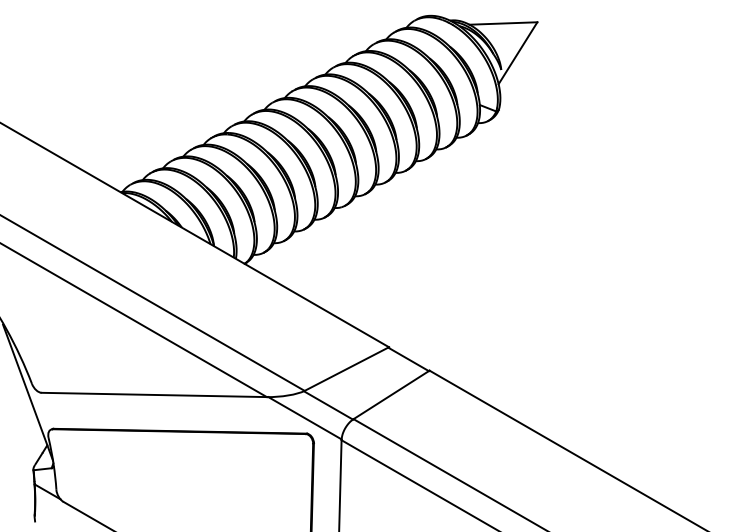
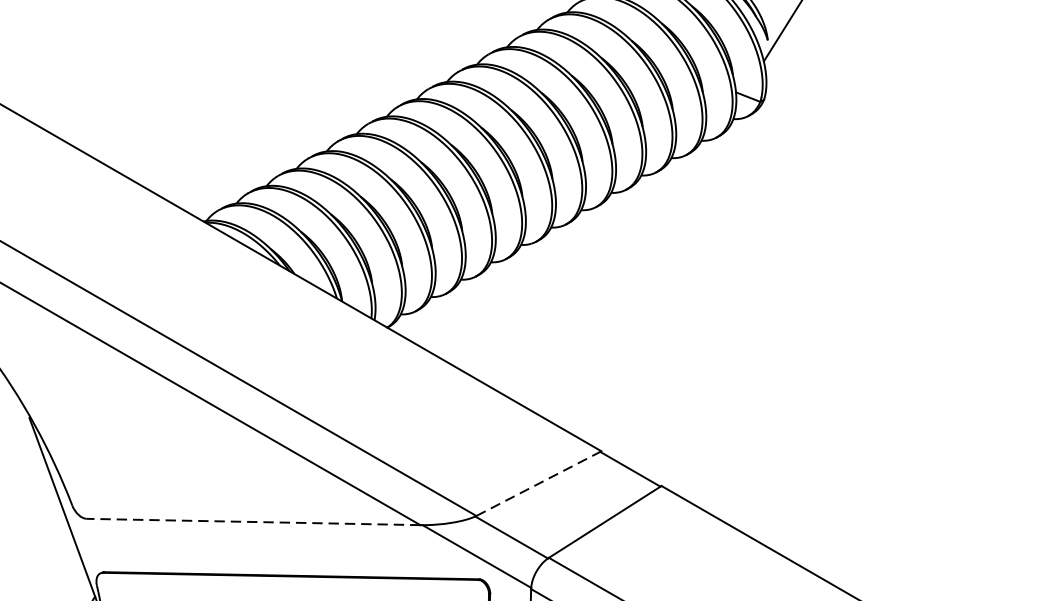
line: (346, 369) -> (538, 484), solid -> dashed
line: (154, 394) -> (253, 521), solid -> dashed

